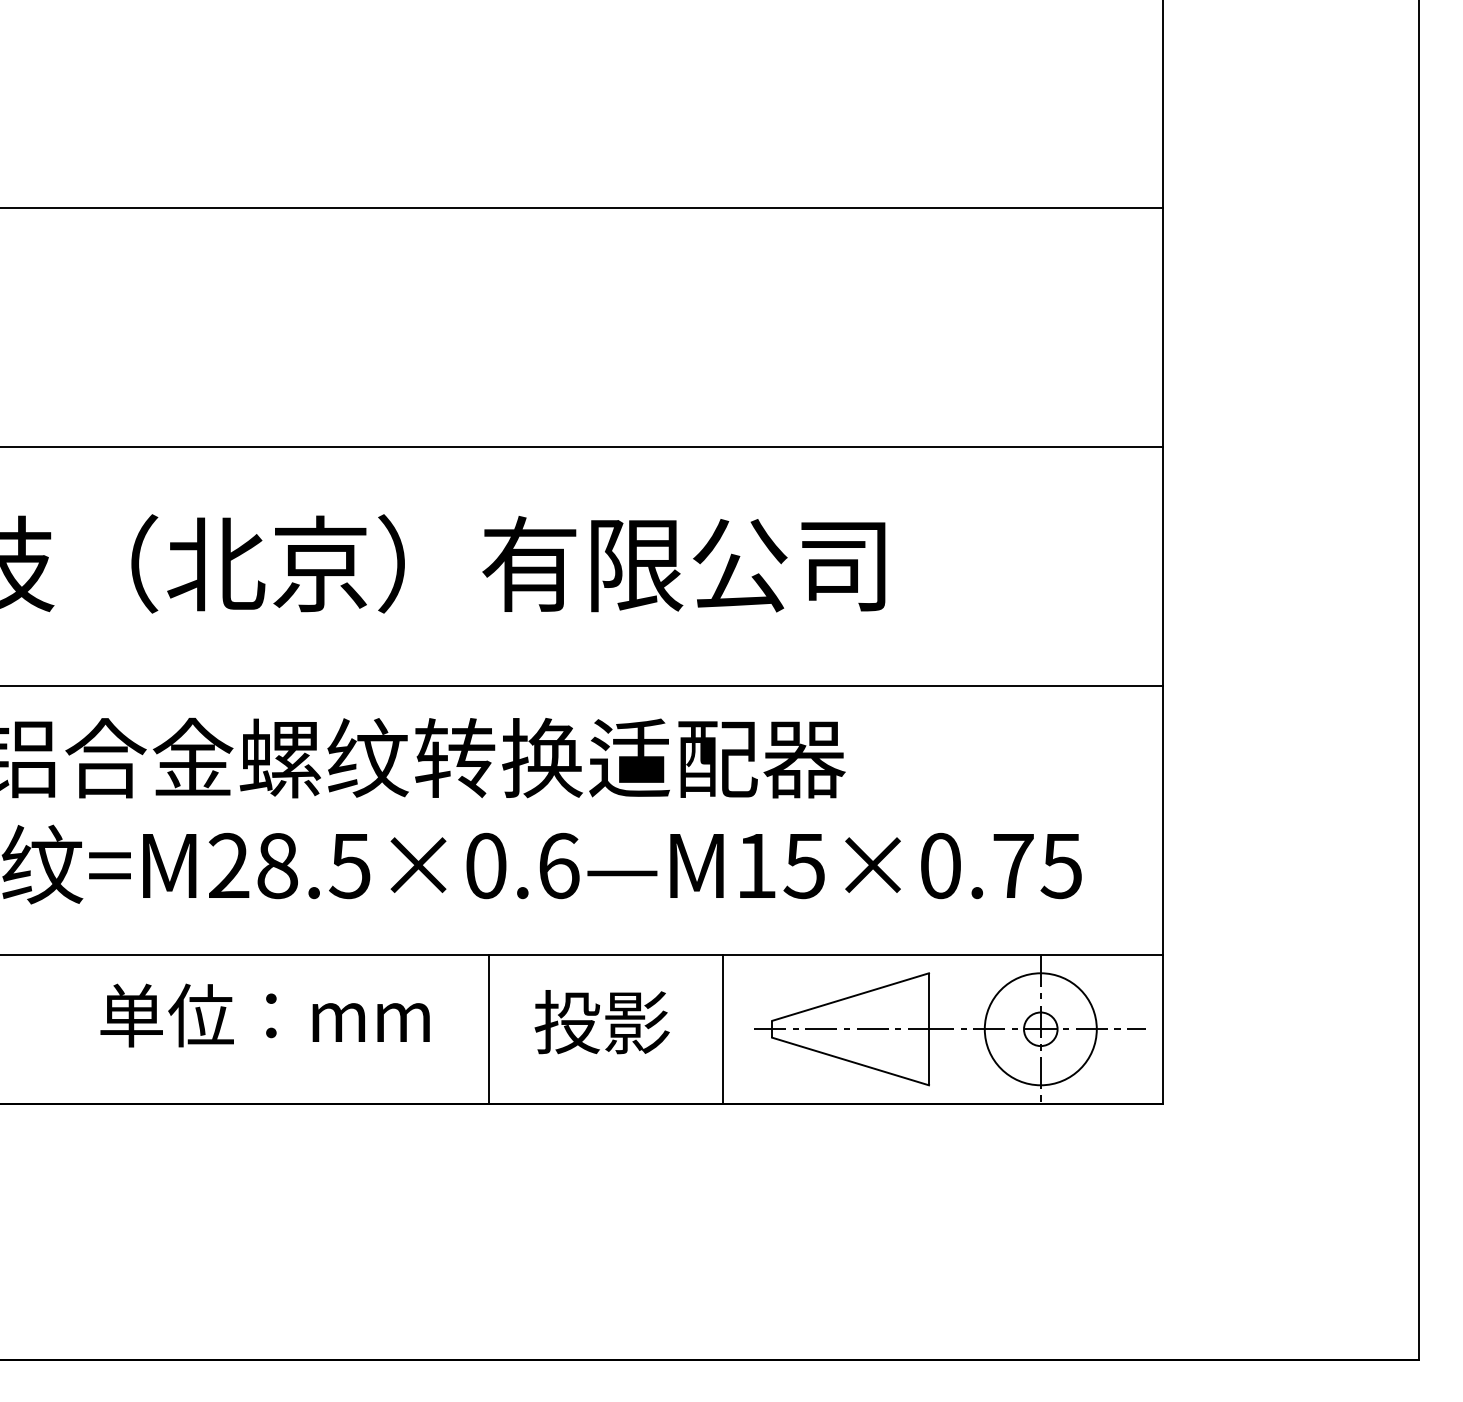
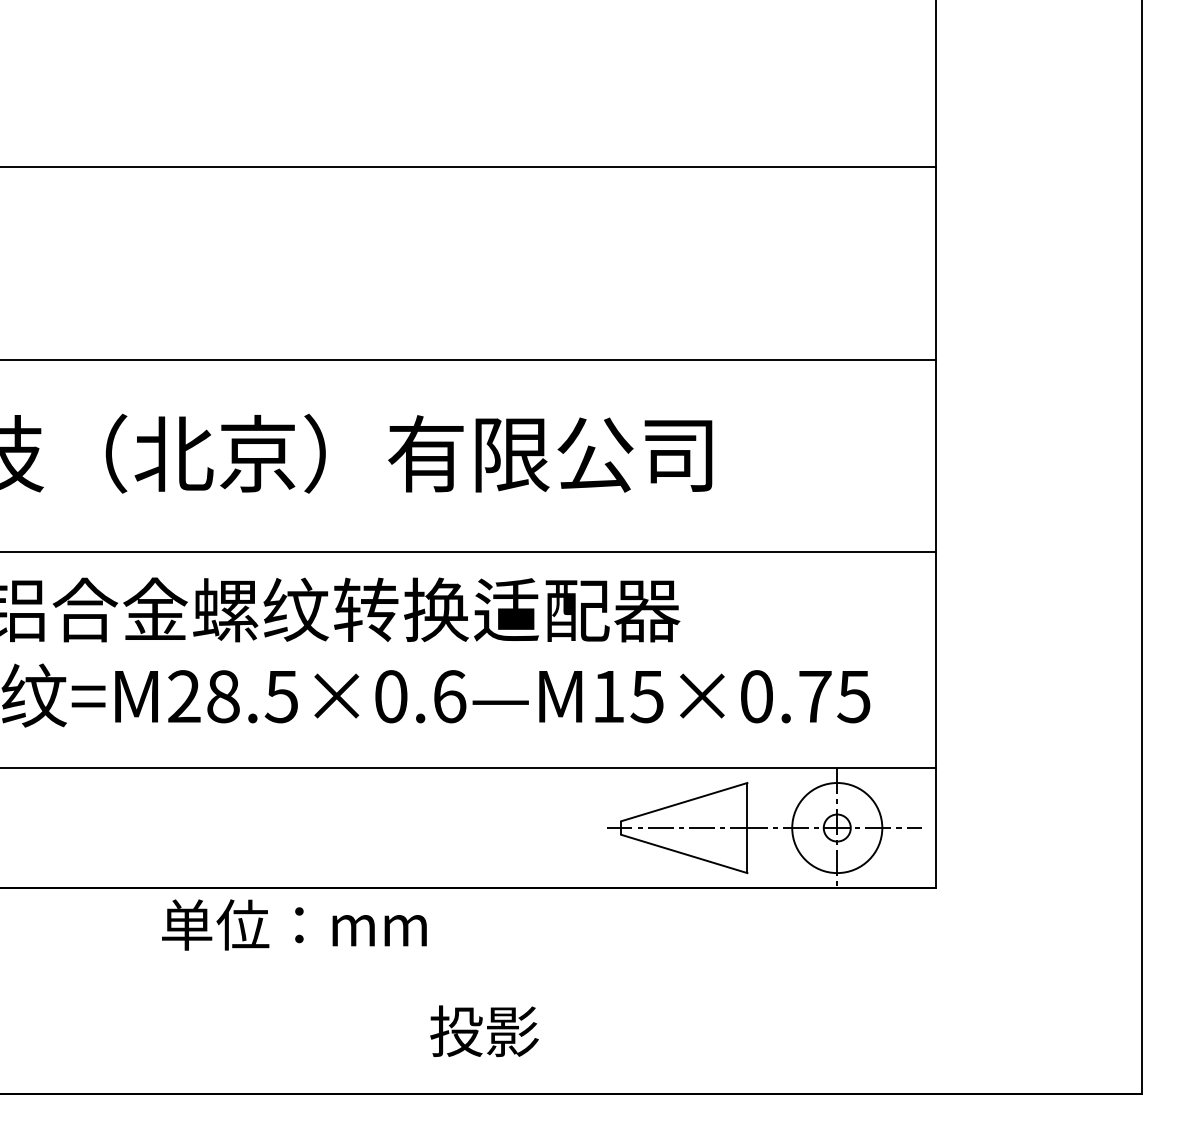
text: (265, 1014) -> (294, 924), moved
text: (602, 1021) -> (484, 1030), moved
line: (489, 1028) -> (393, 827), removed
line: (722, 1028) -> (581, 827), removed

